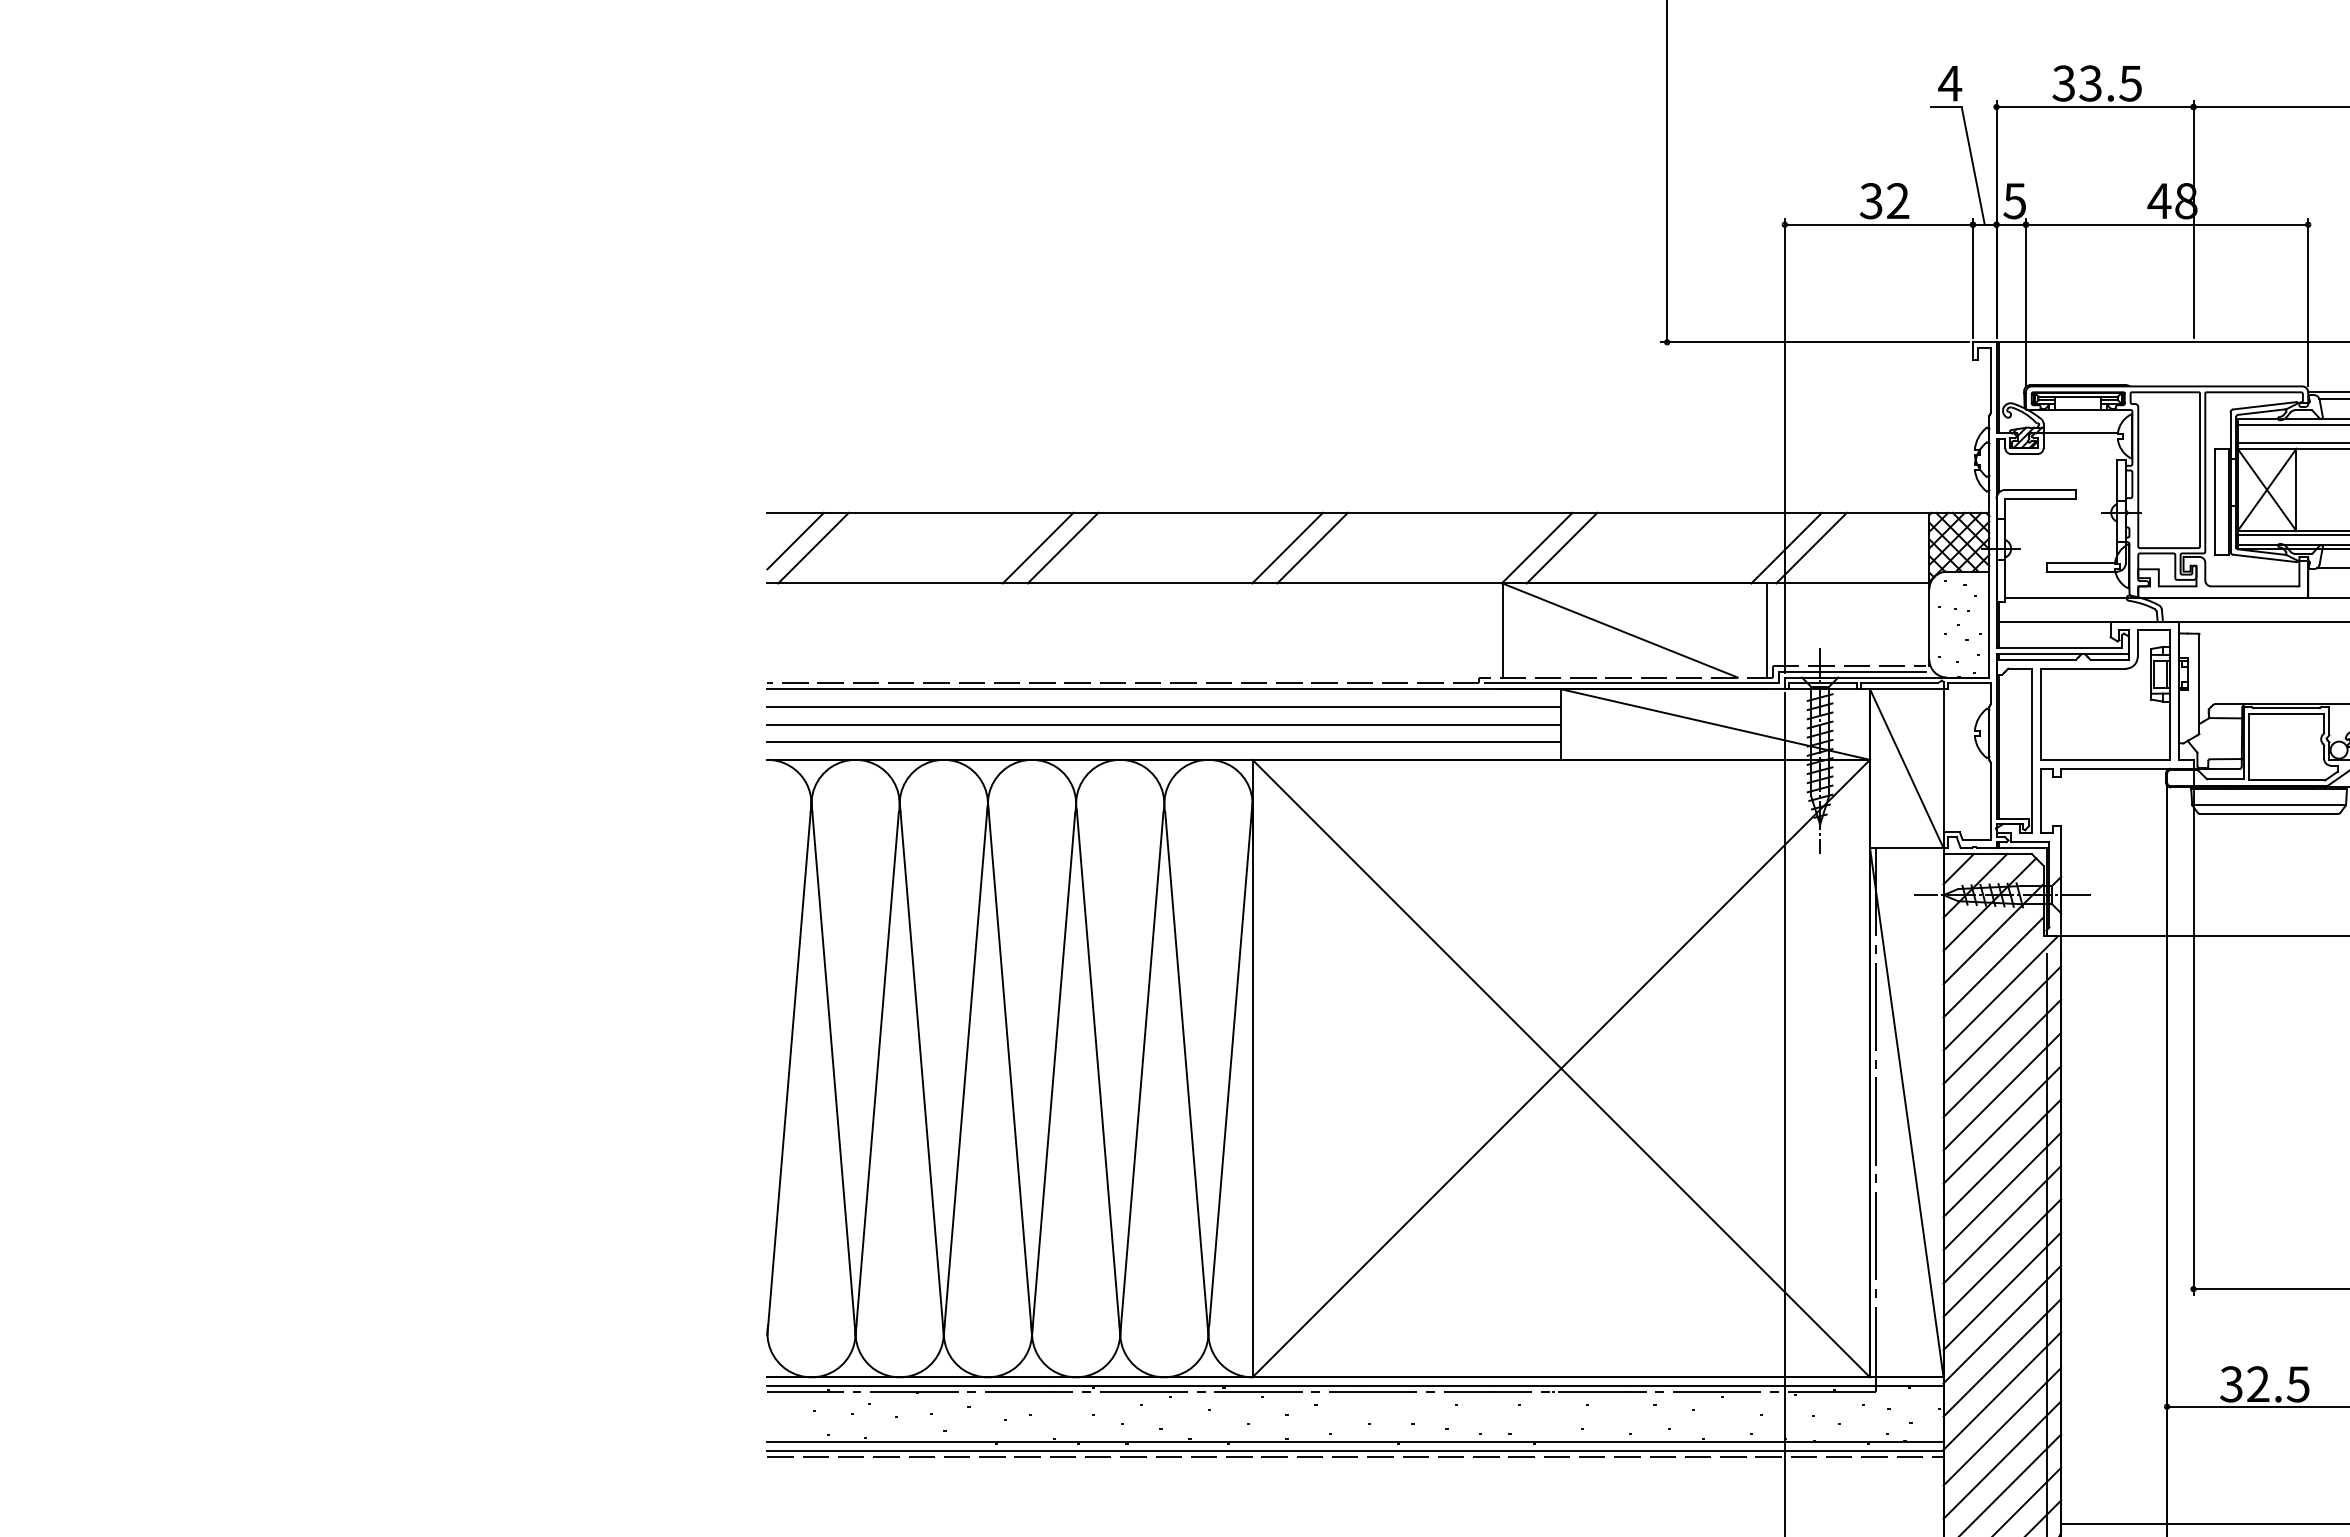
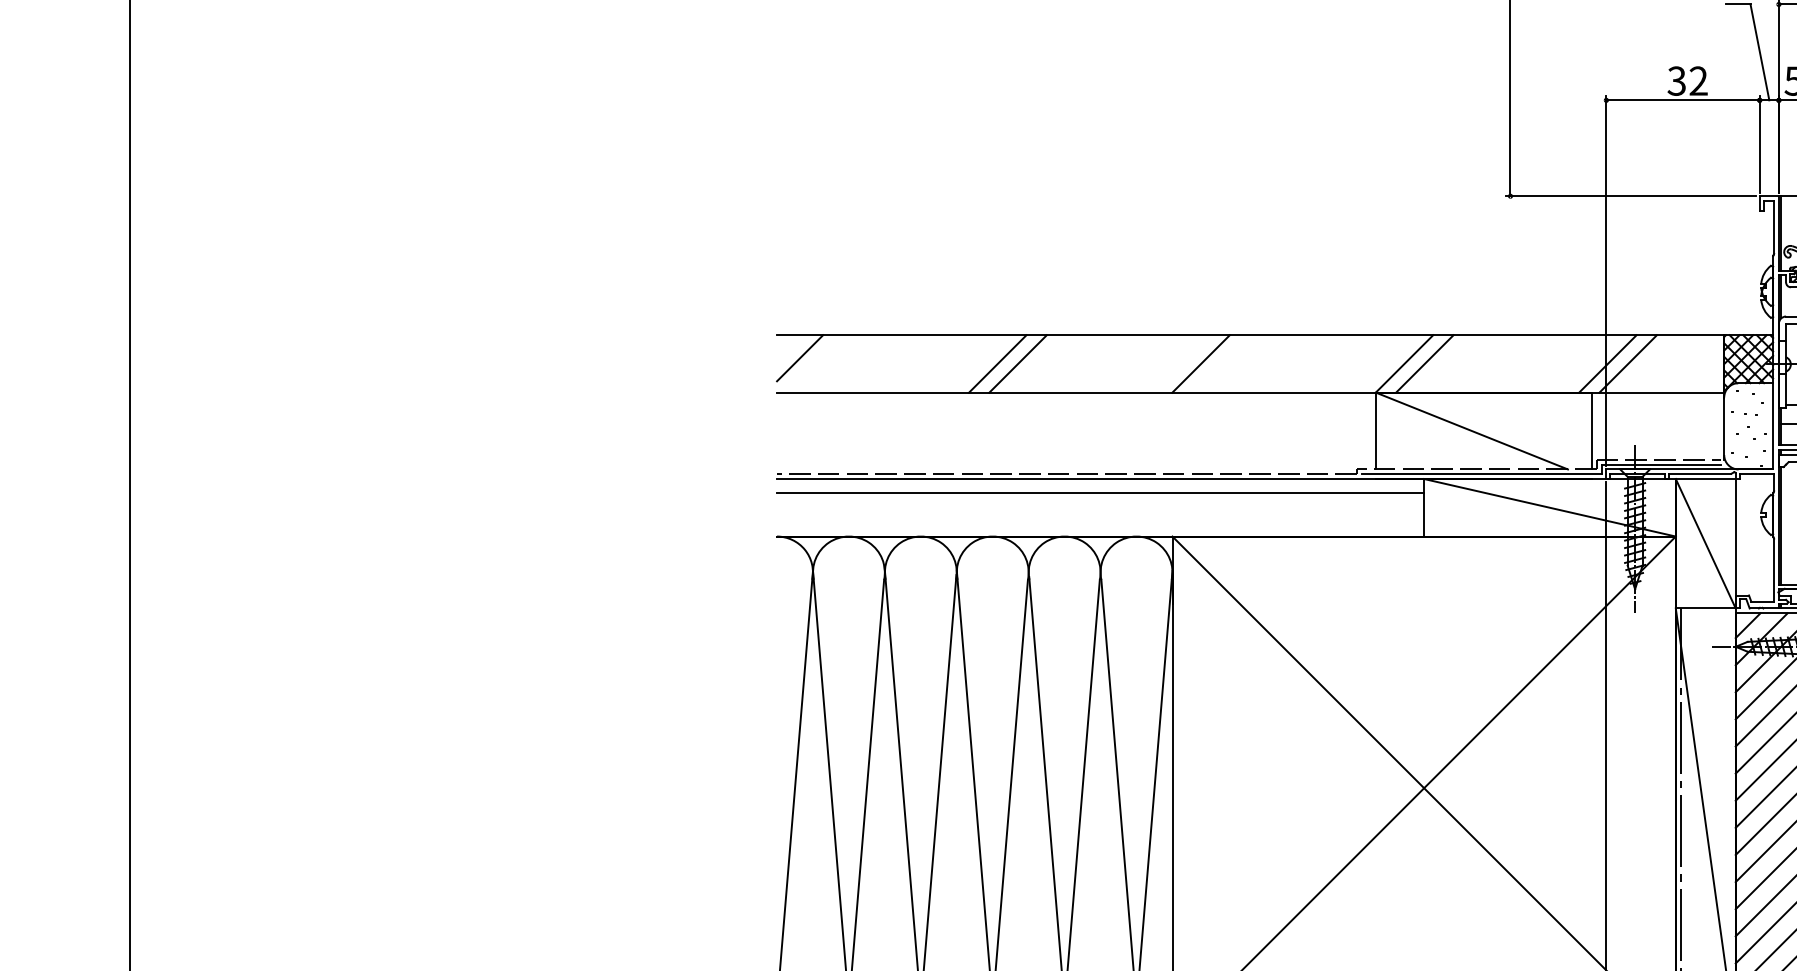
line: (813, 547) -> (814, 363), removed
line: (1312, 547) -> (1221, 363), removed
line: (1164, 724) -> (1100, 507), removed
line: (1164, 742) -> (1100, 522), removed

